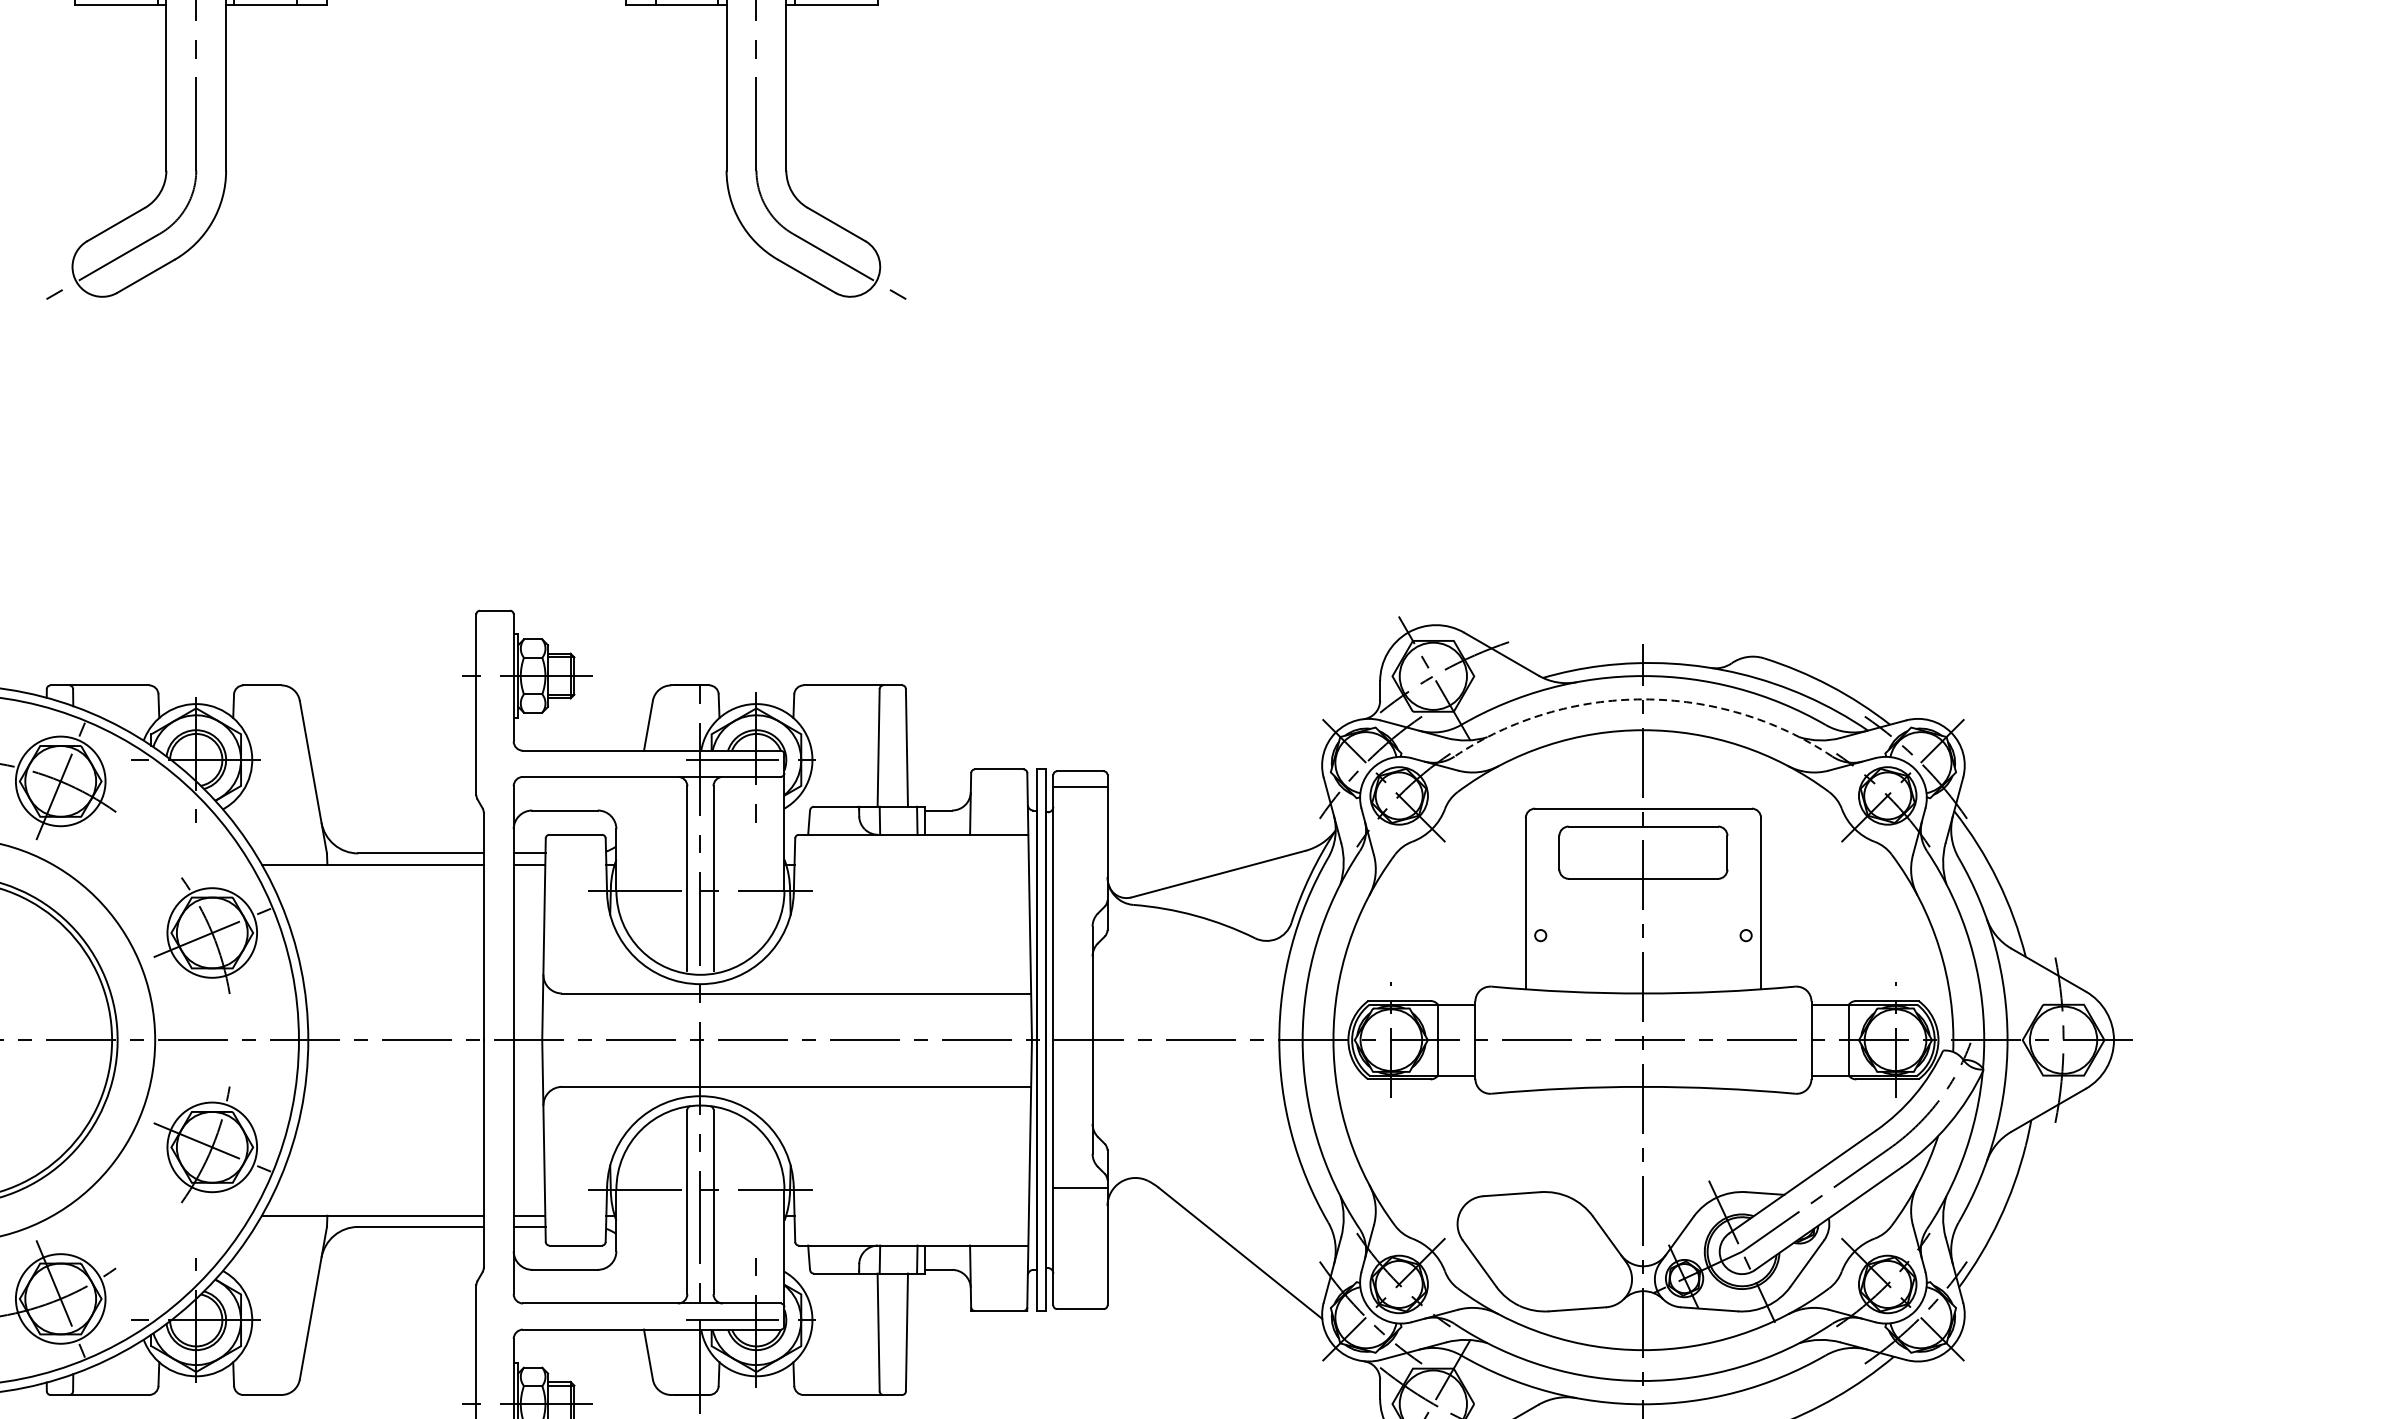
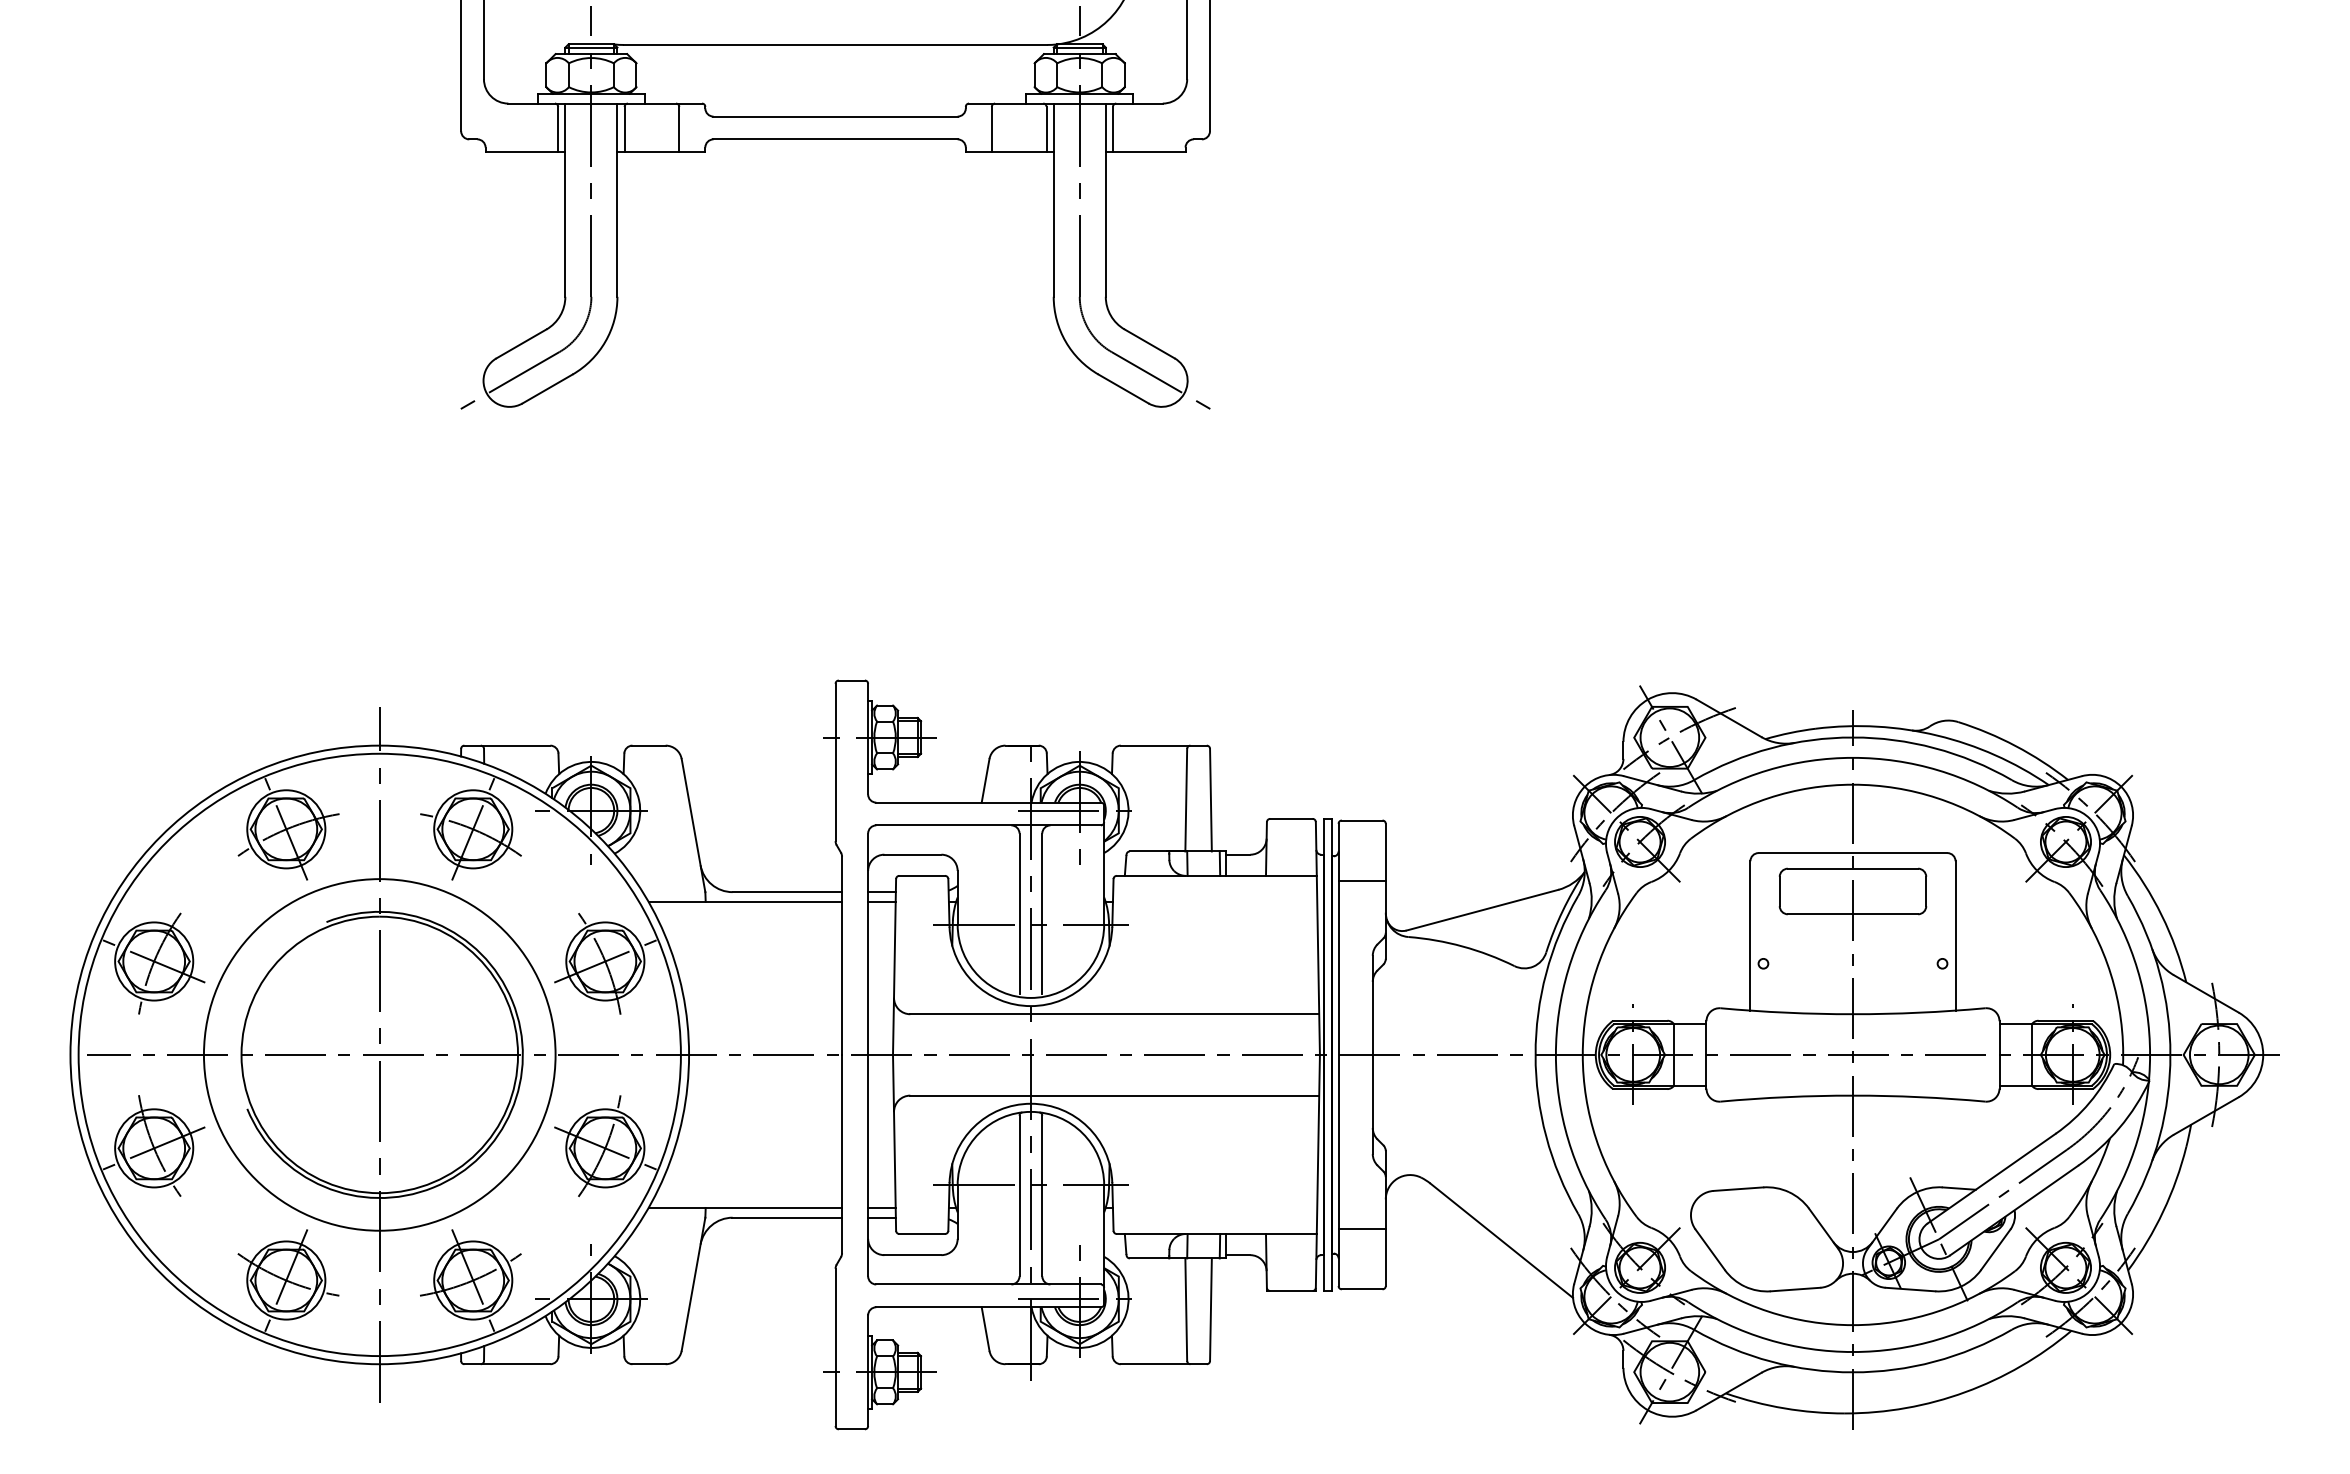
arc: (1642, 699) -> (1852, 757), dashed -> solid
line: (1079, 787) -> (1361, 881), moved
line: (1079, 1187) -> (1361, 1228), moved

